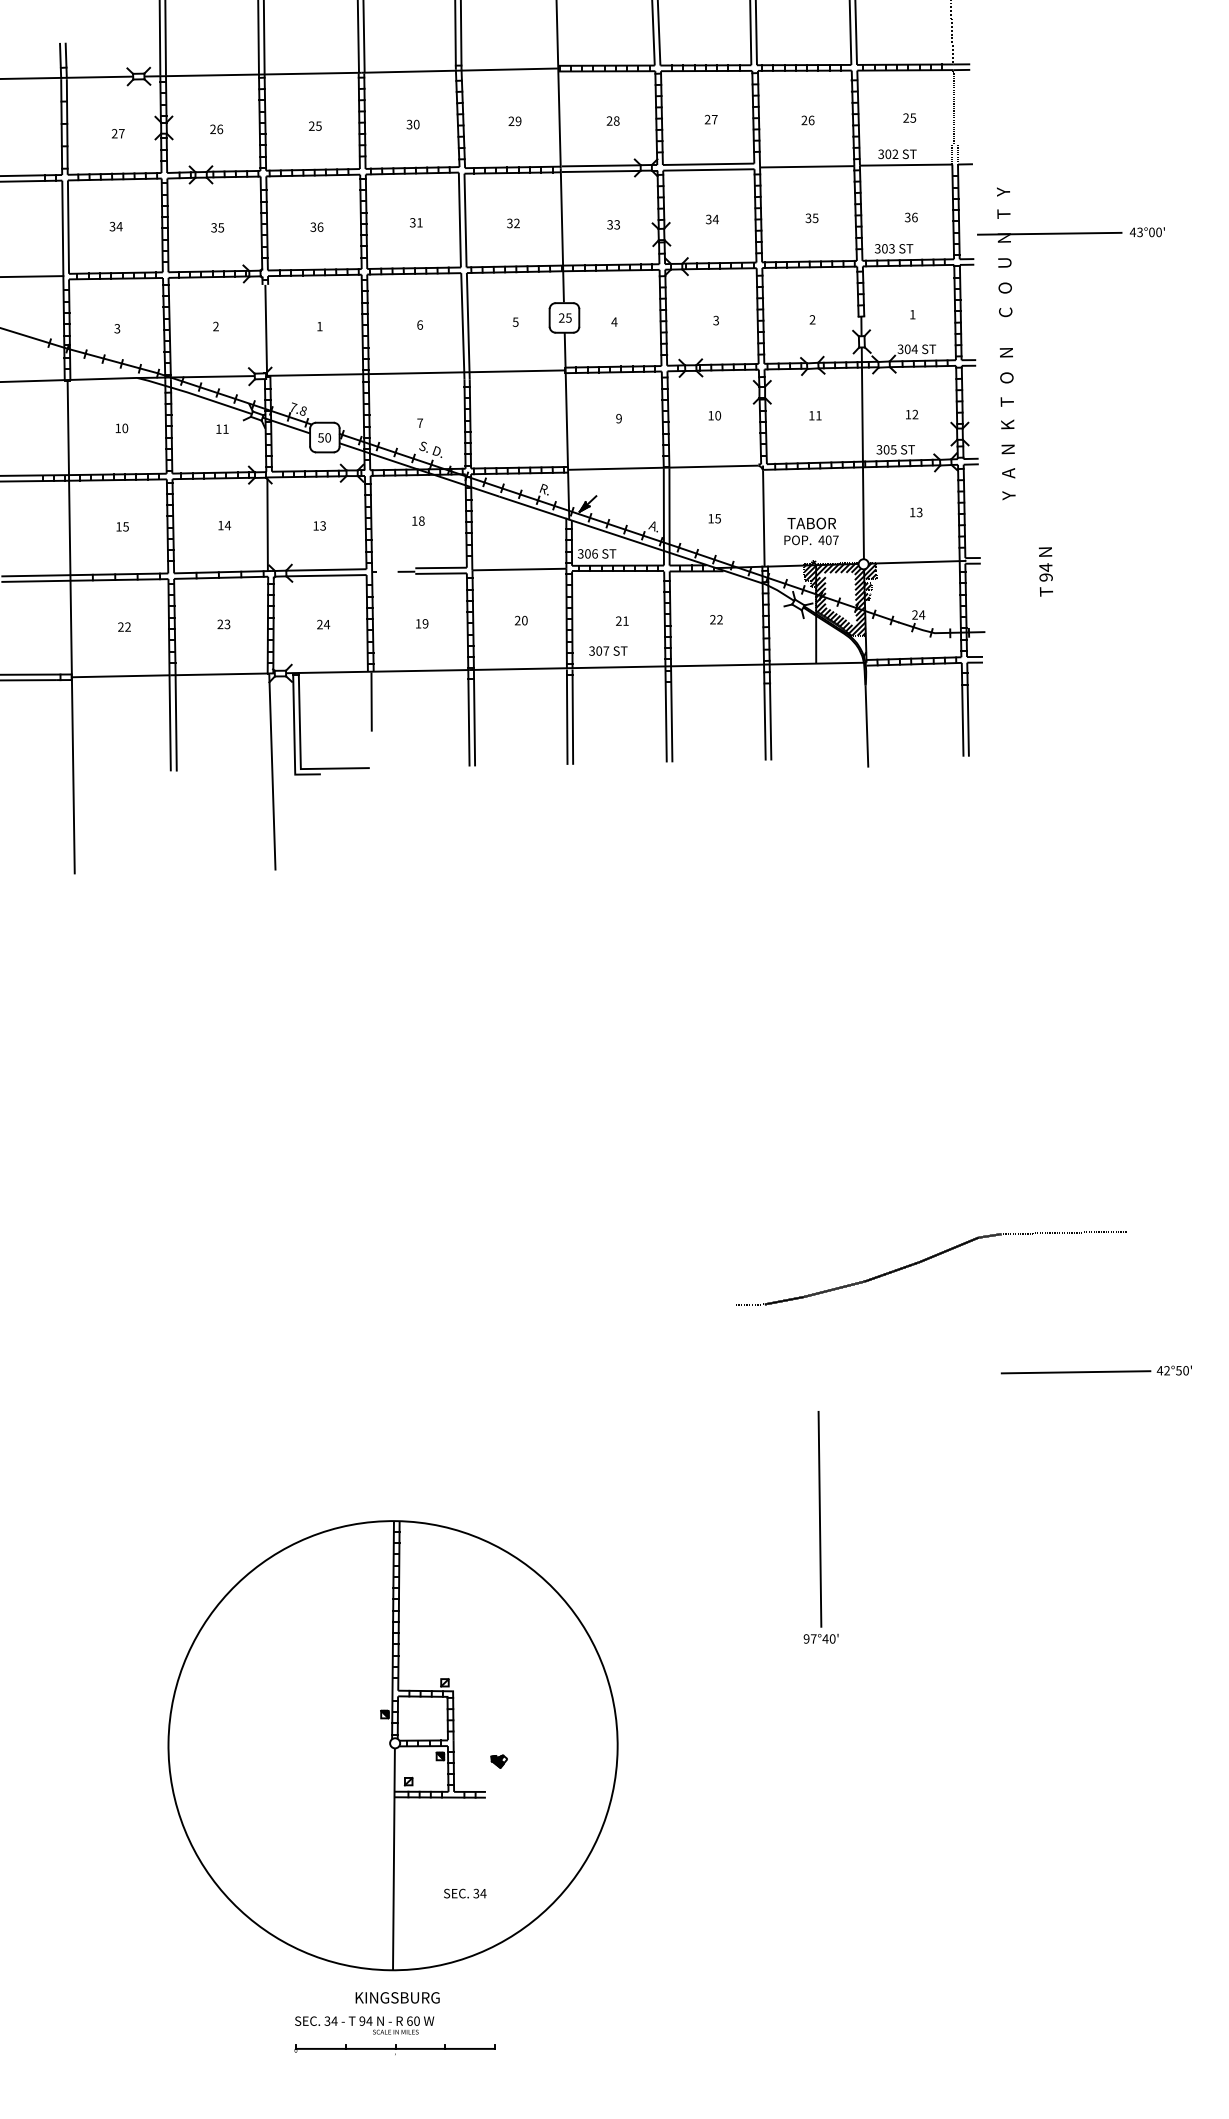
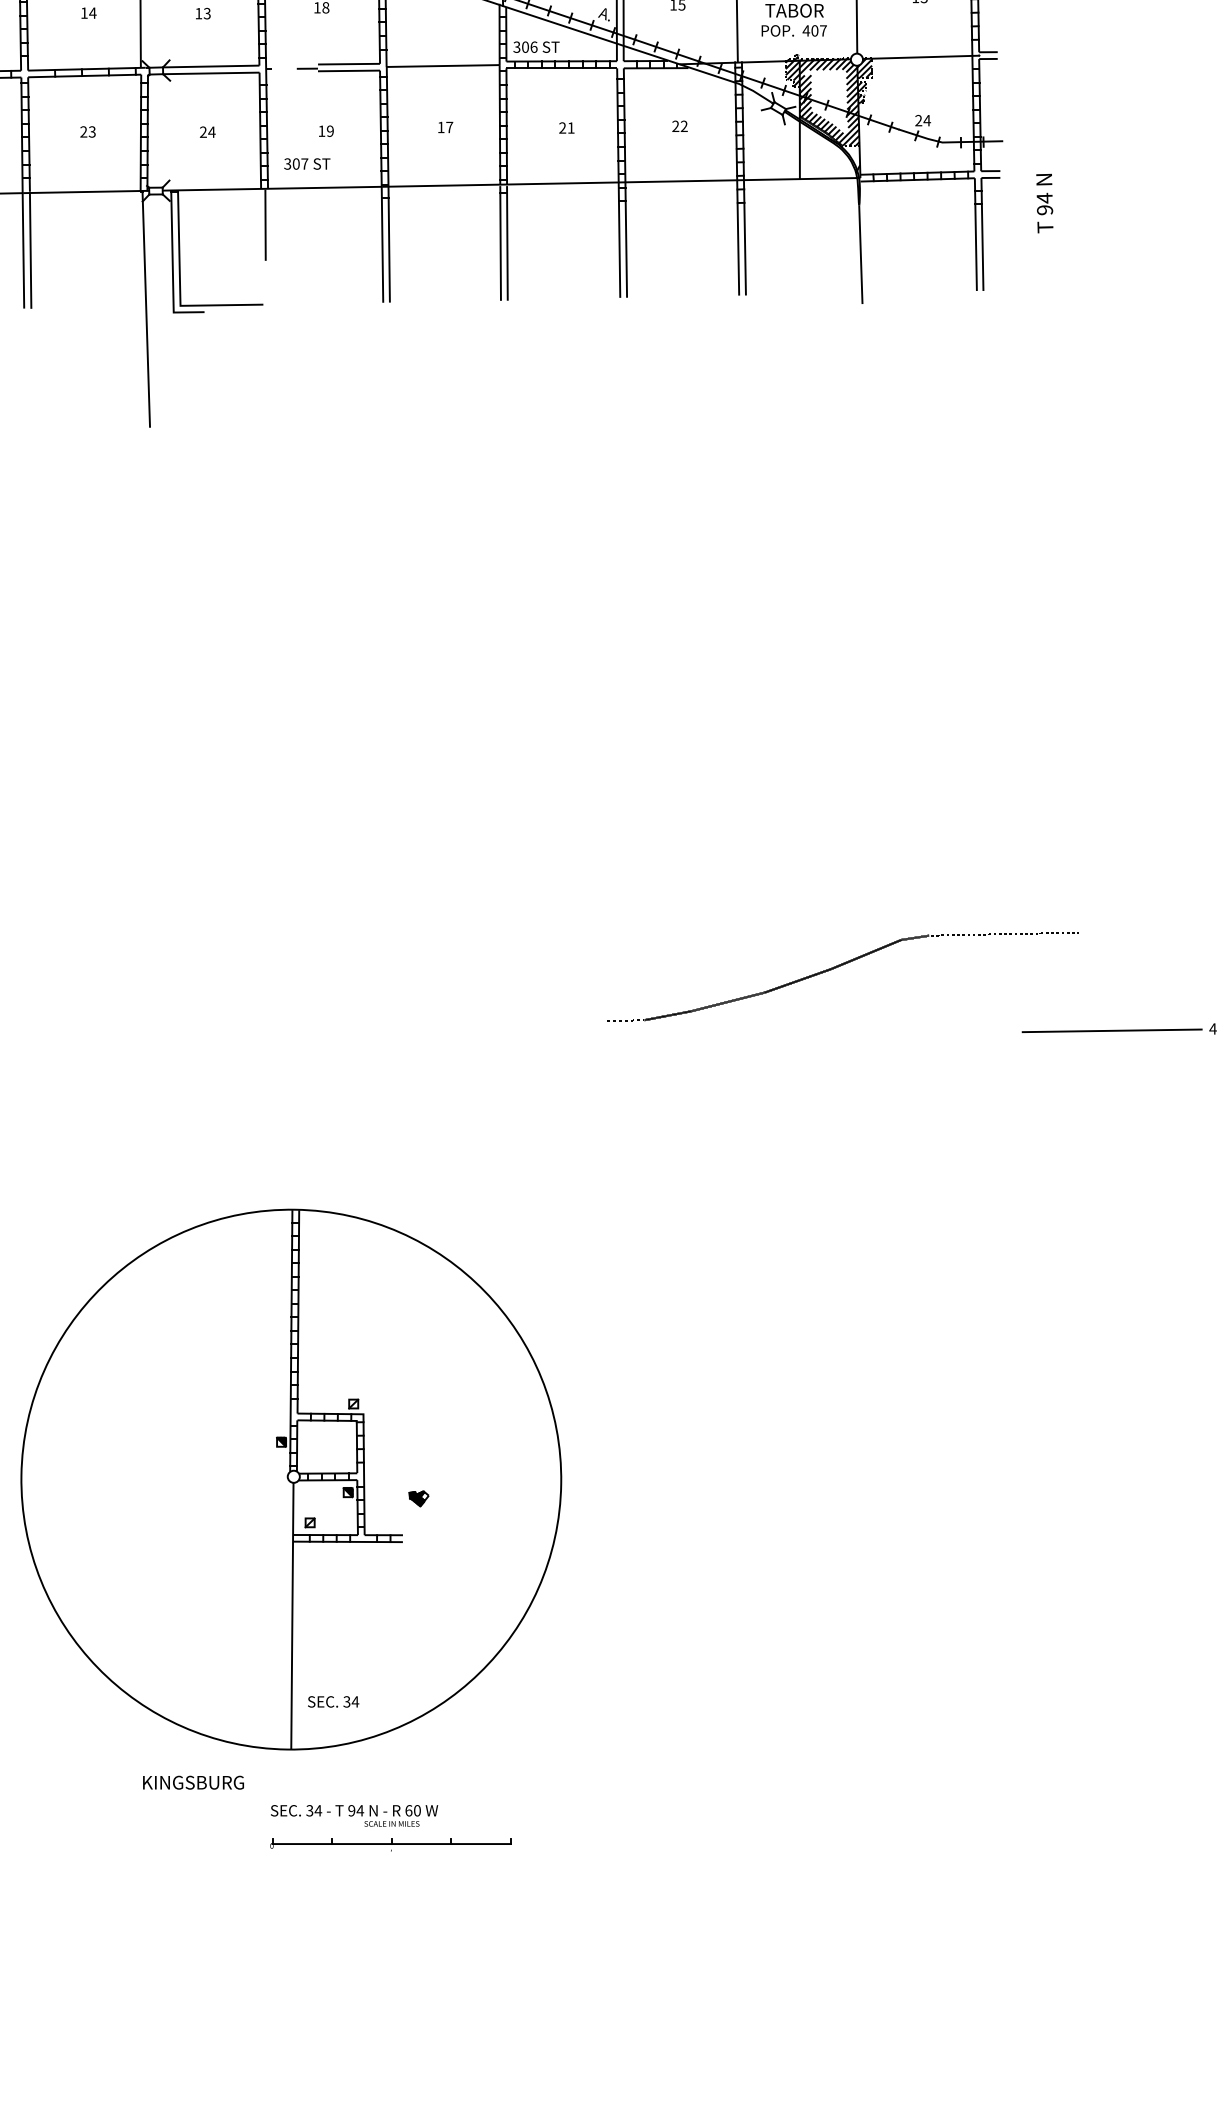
text: (1045, 571) -> (1044, 202), moved
text: (521, 620) -> (445, 127), 20 -> 17
text: (608, 650) -> (307, 163), moved
part: (927, 1260) -> (839, 967), moved
part: (820, 1527) -> (805, 1217), removed
text: (465, 1893) -> (333, 1701), moved
text: (397, 1997) -> (193, 1782), moved
part: (394, 2035) -> (390, 1827), moved

